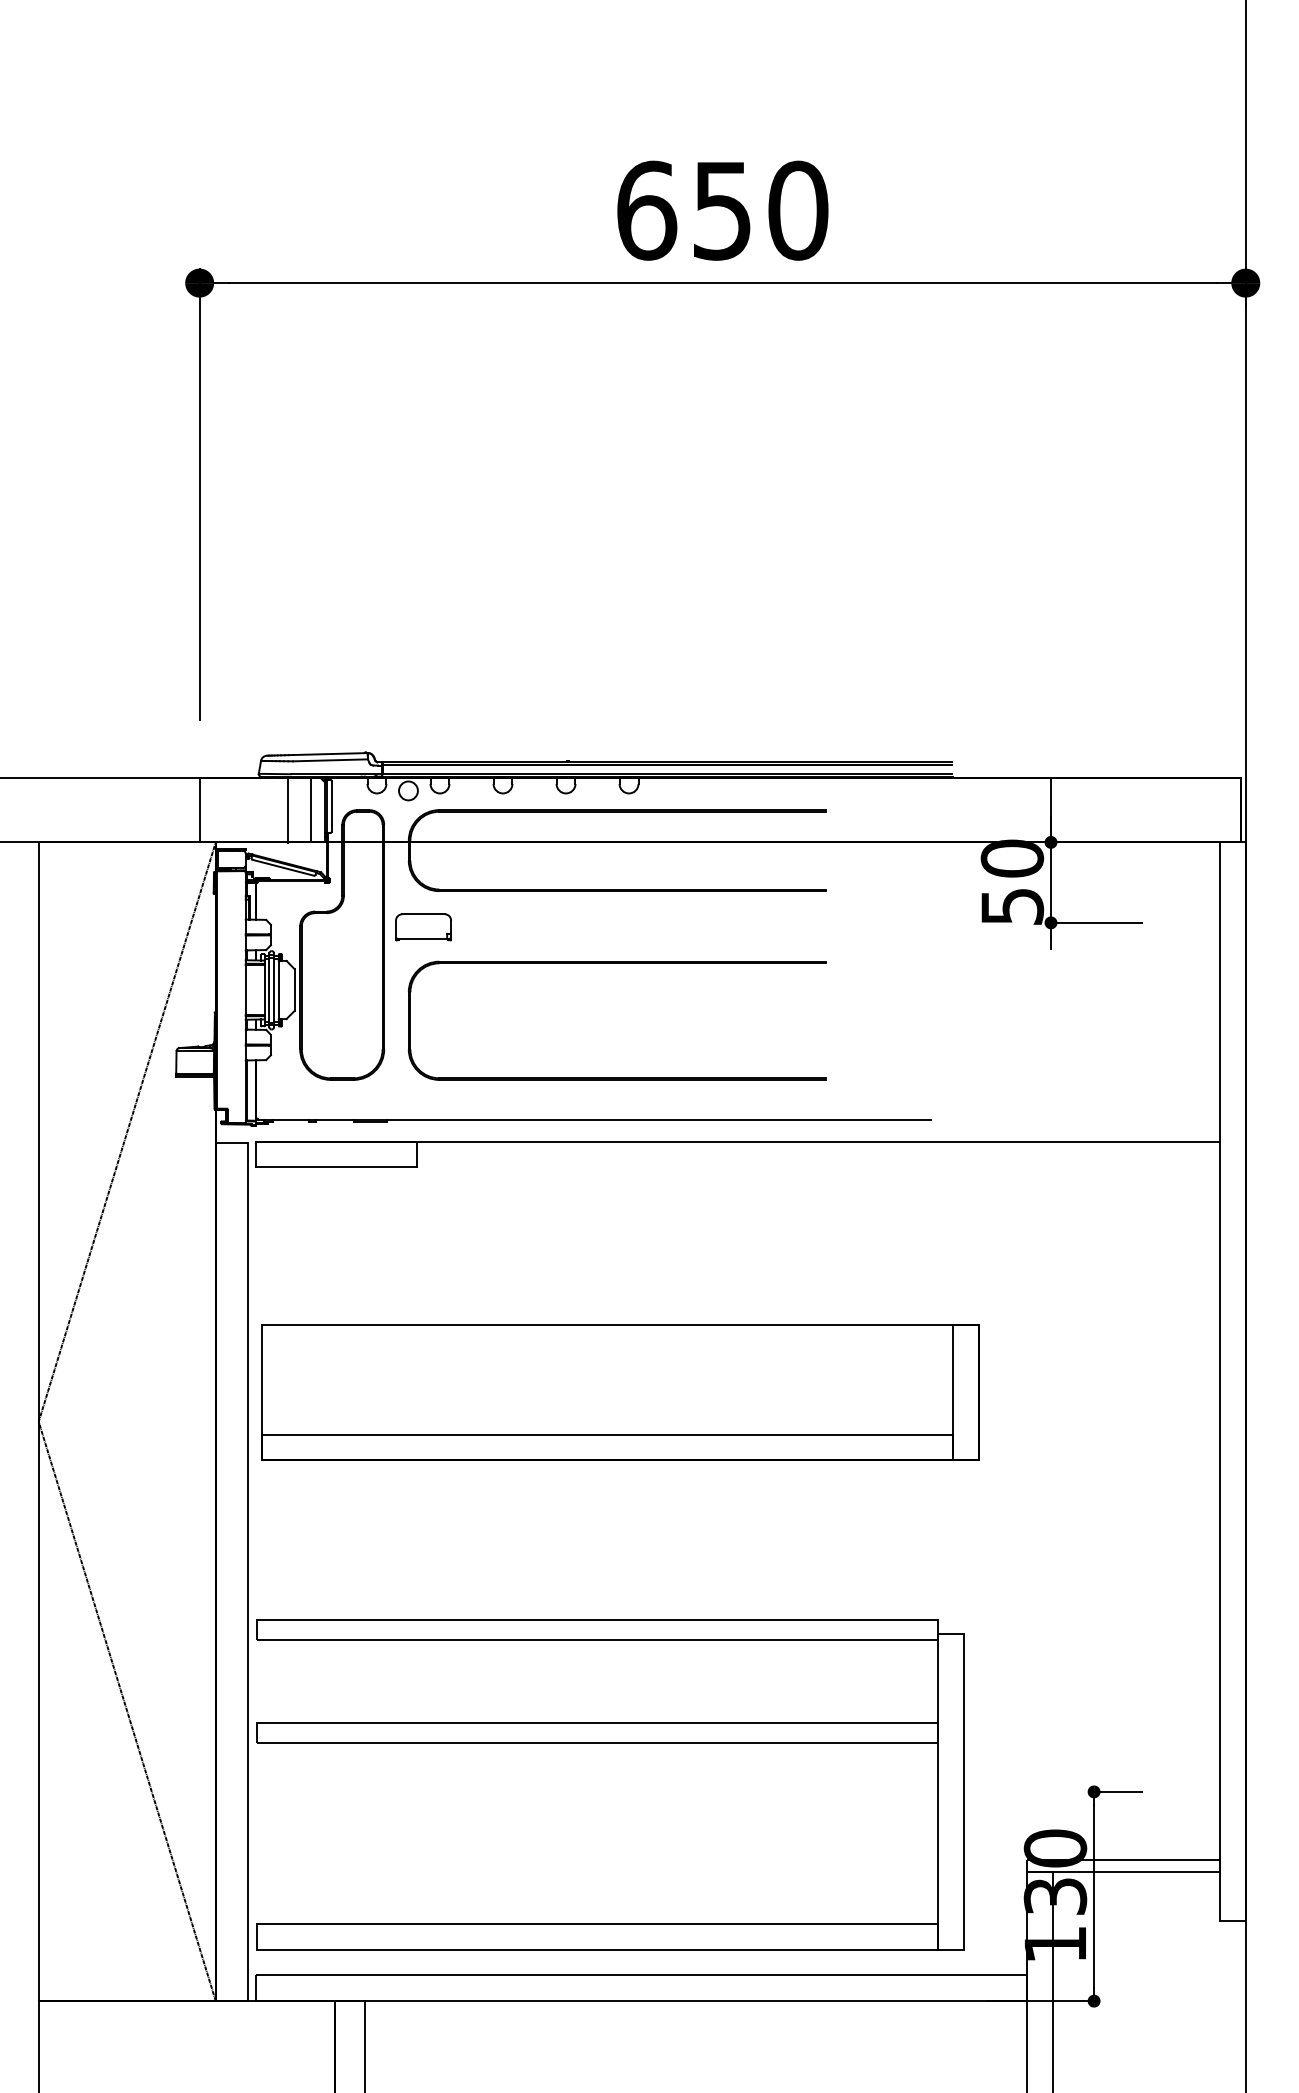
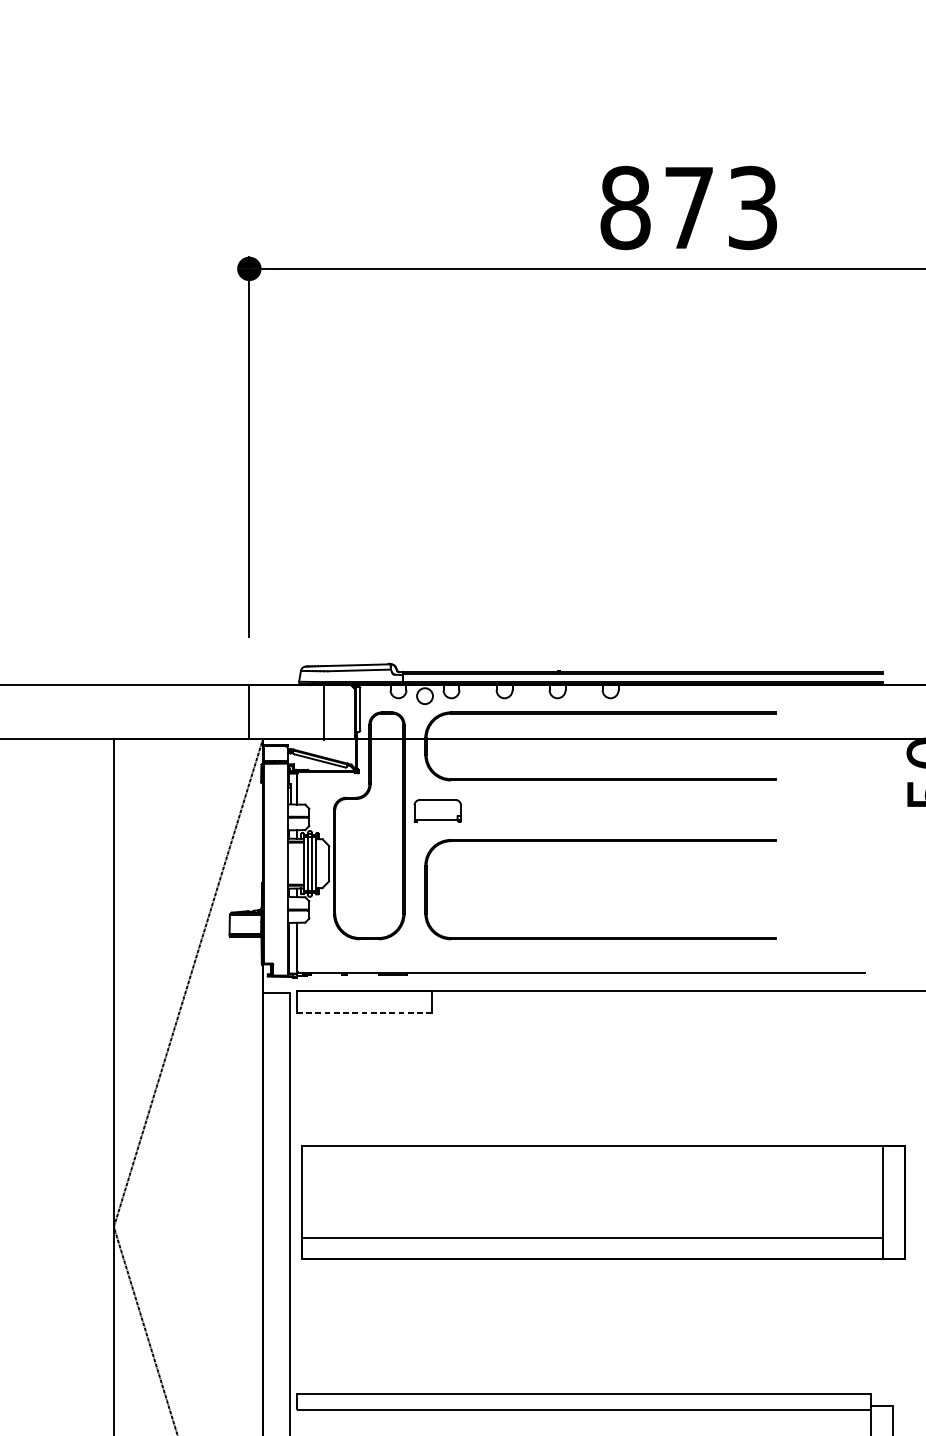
text: (722, 210) -> (689, 207), 650 -> 873
line: (310, 810) -> (342, 712), removed
line: (336, 1167) -> (364, 1013), solid -> dashed

